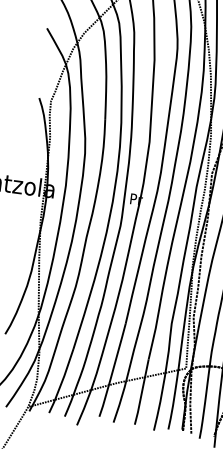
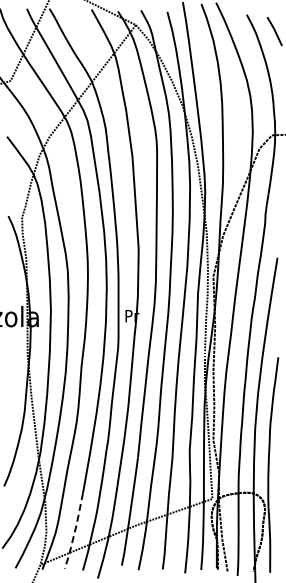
line: (62, 381) -> (75, 531), solid -> dashed

